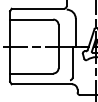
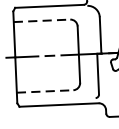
line: (31, 19) -> (41, 20), solid -> dashed
line: (31, 73) -> (44, 91), solid -> dashed

